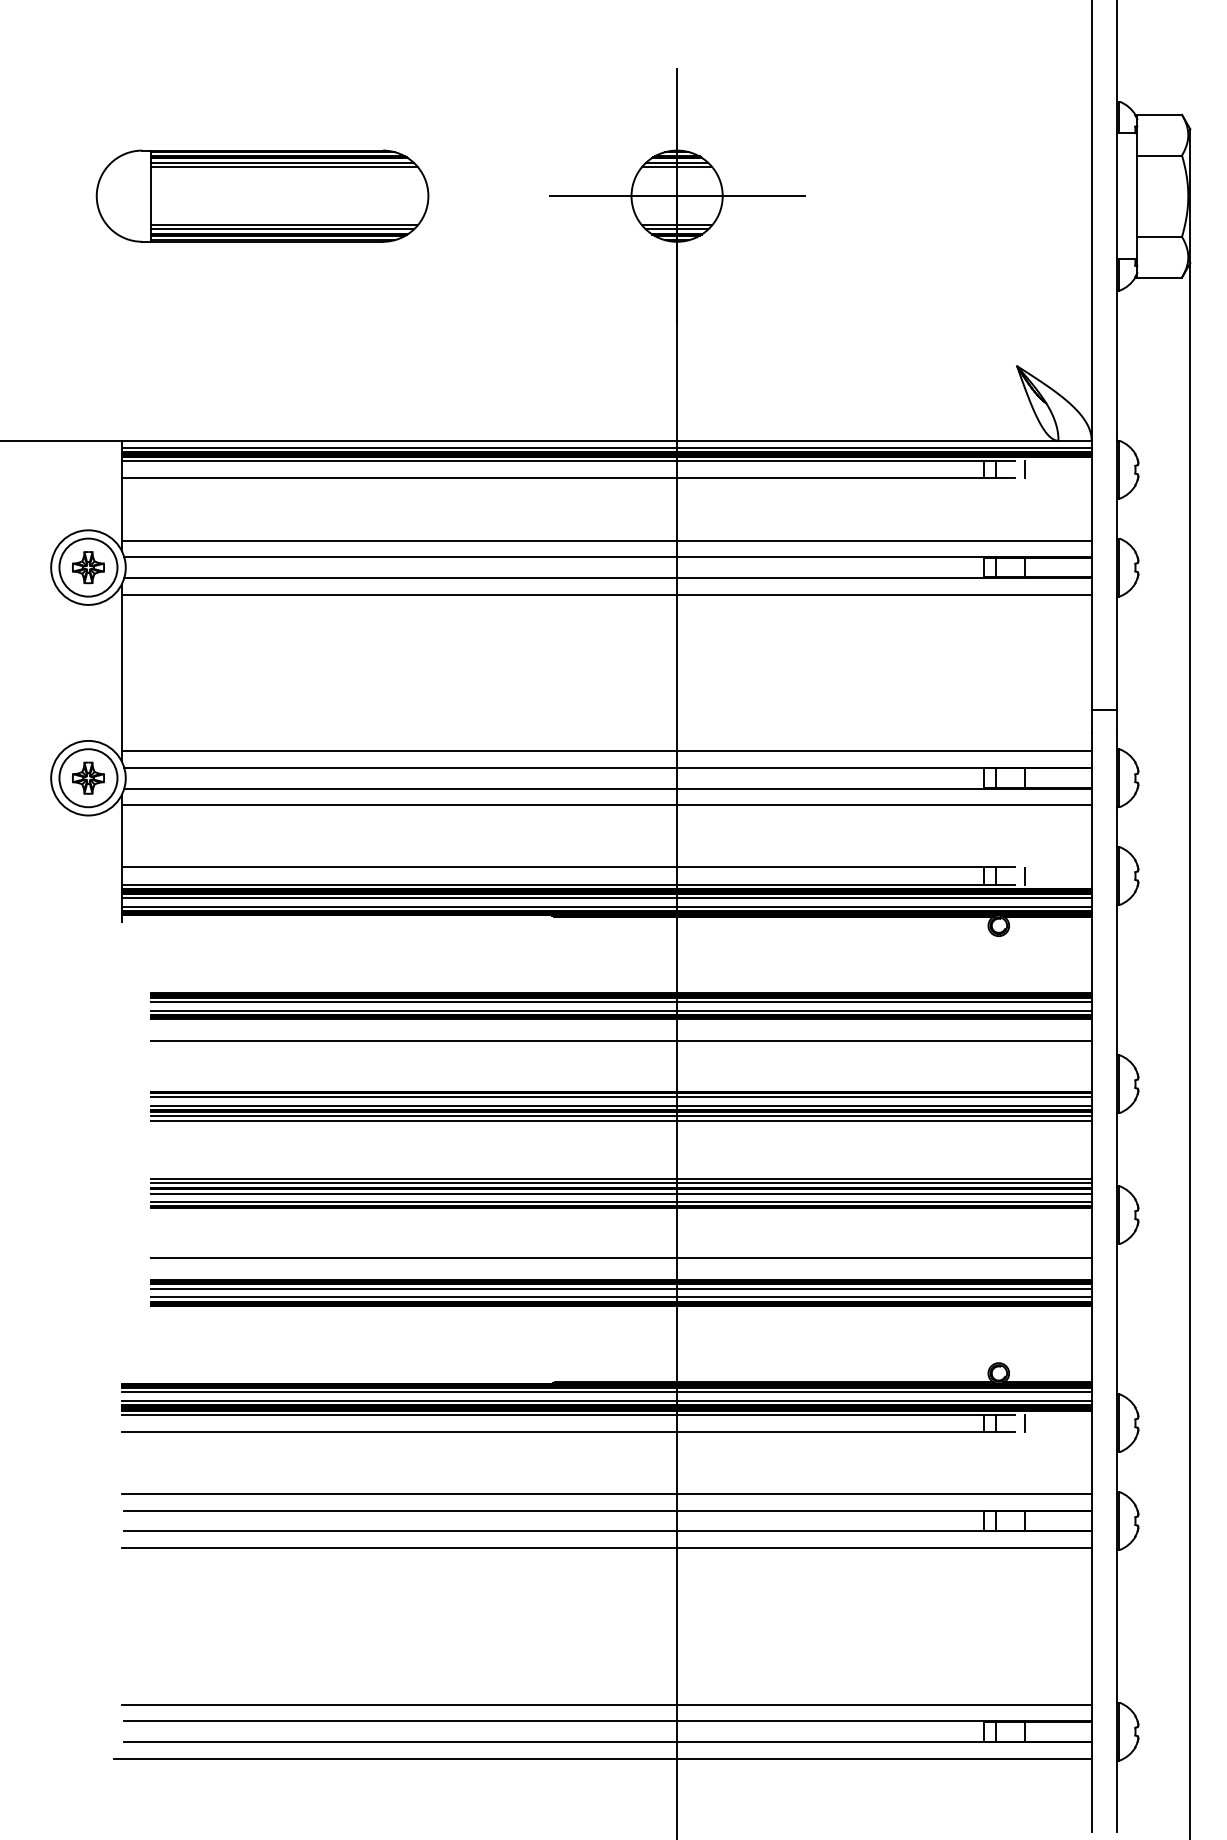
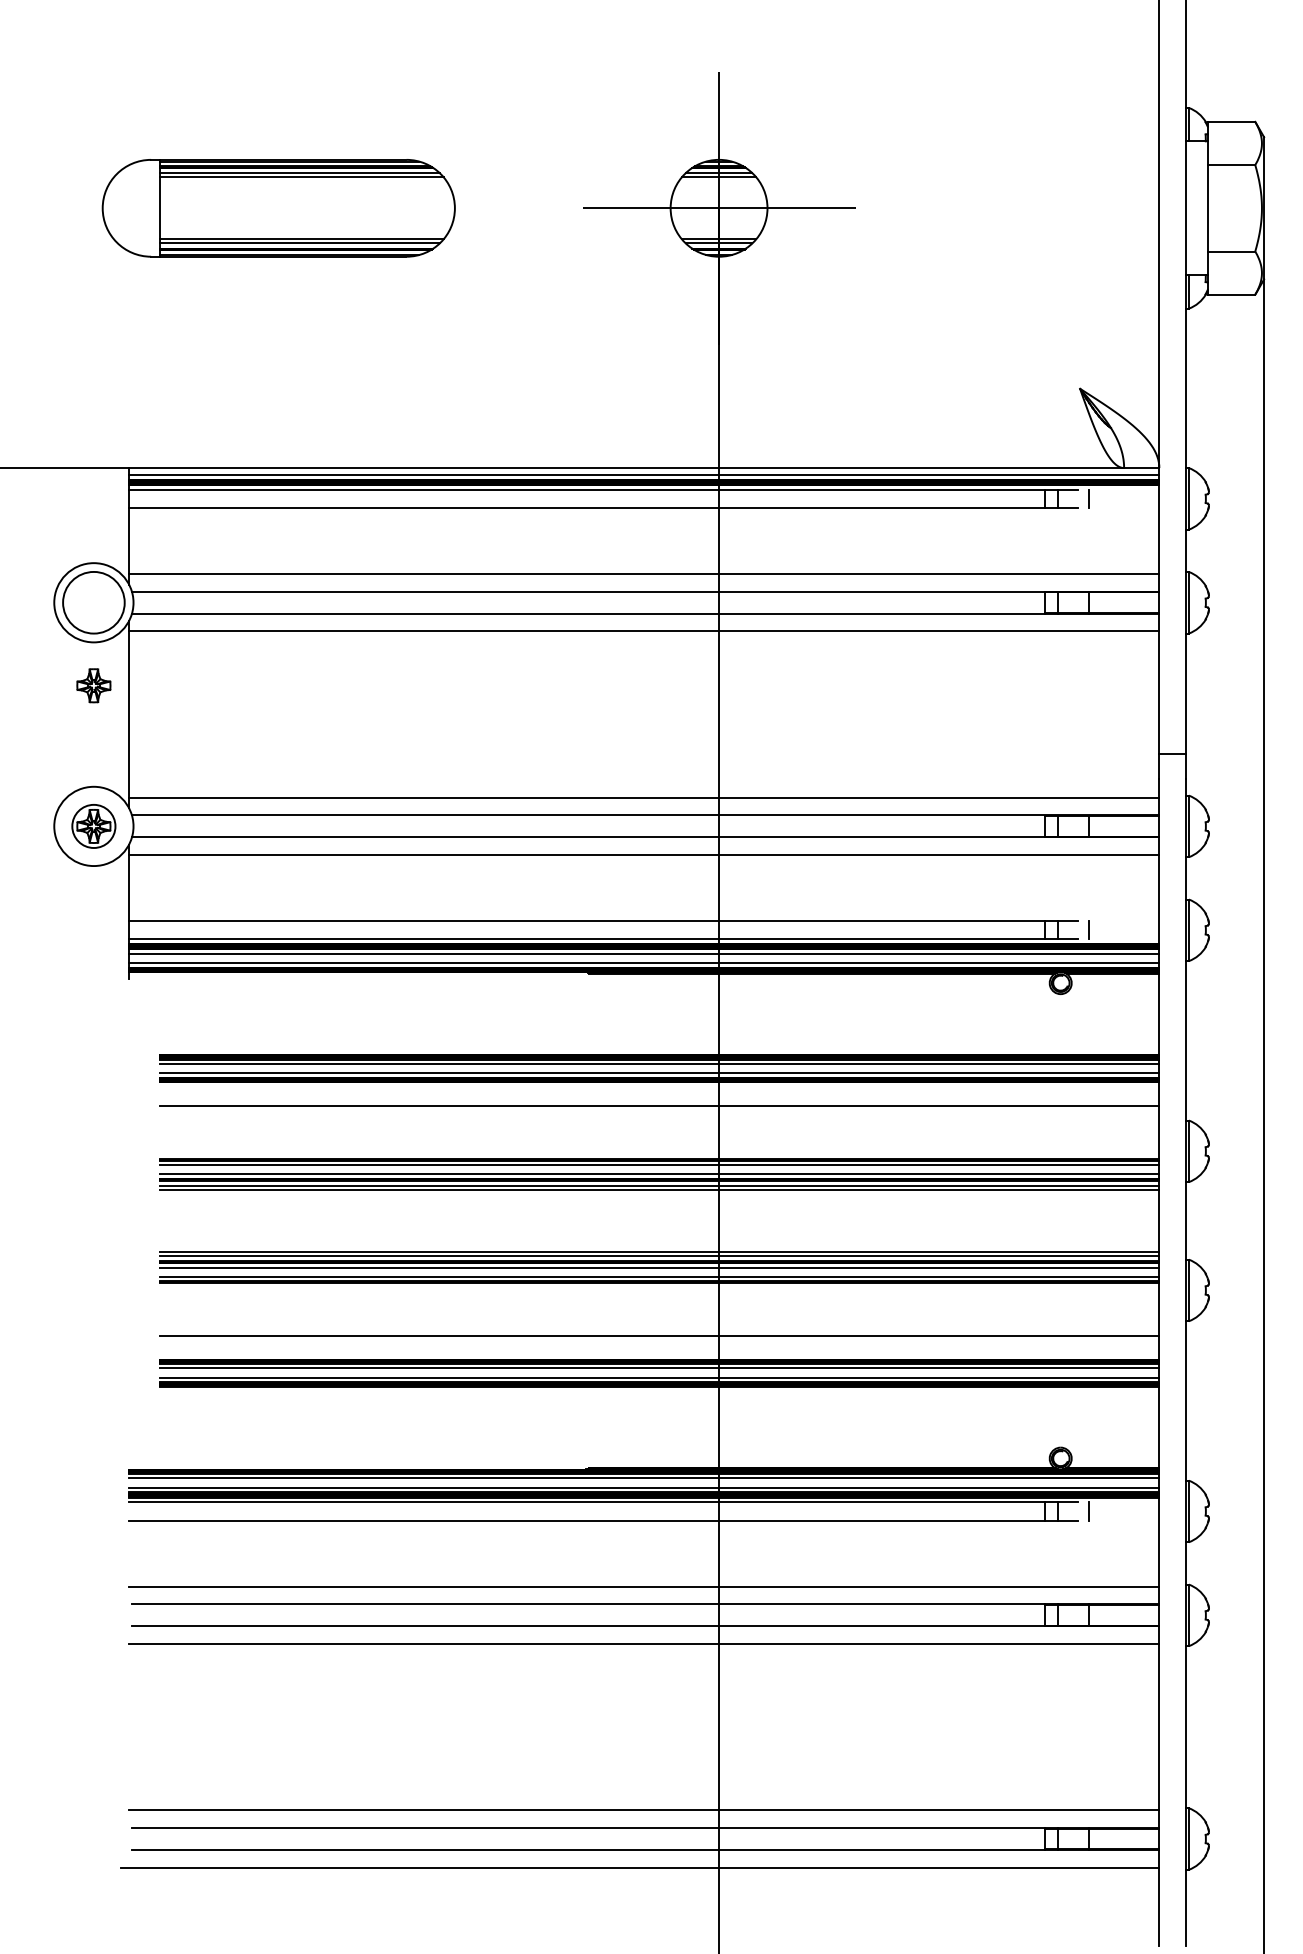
part: (88, 567) -> (93, 685), moved
circle: (88, 778) -> (93, 826), size x0.7

